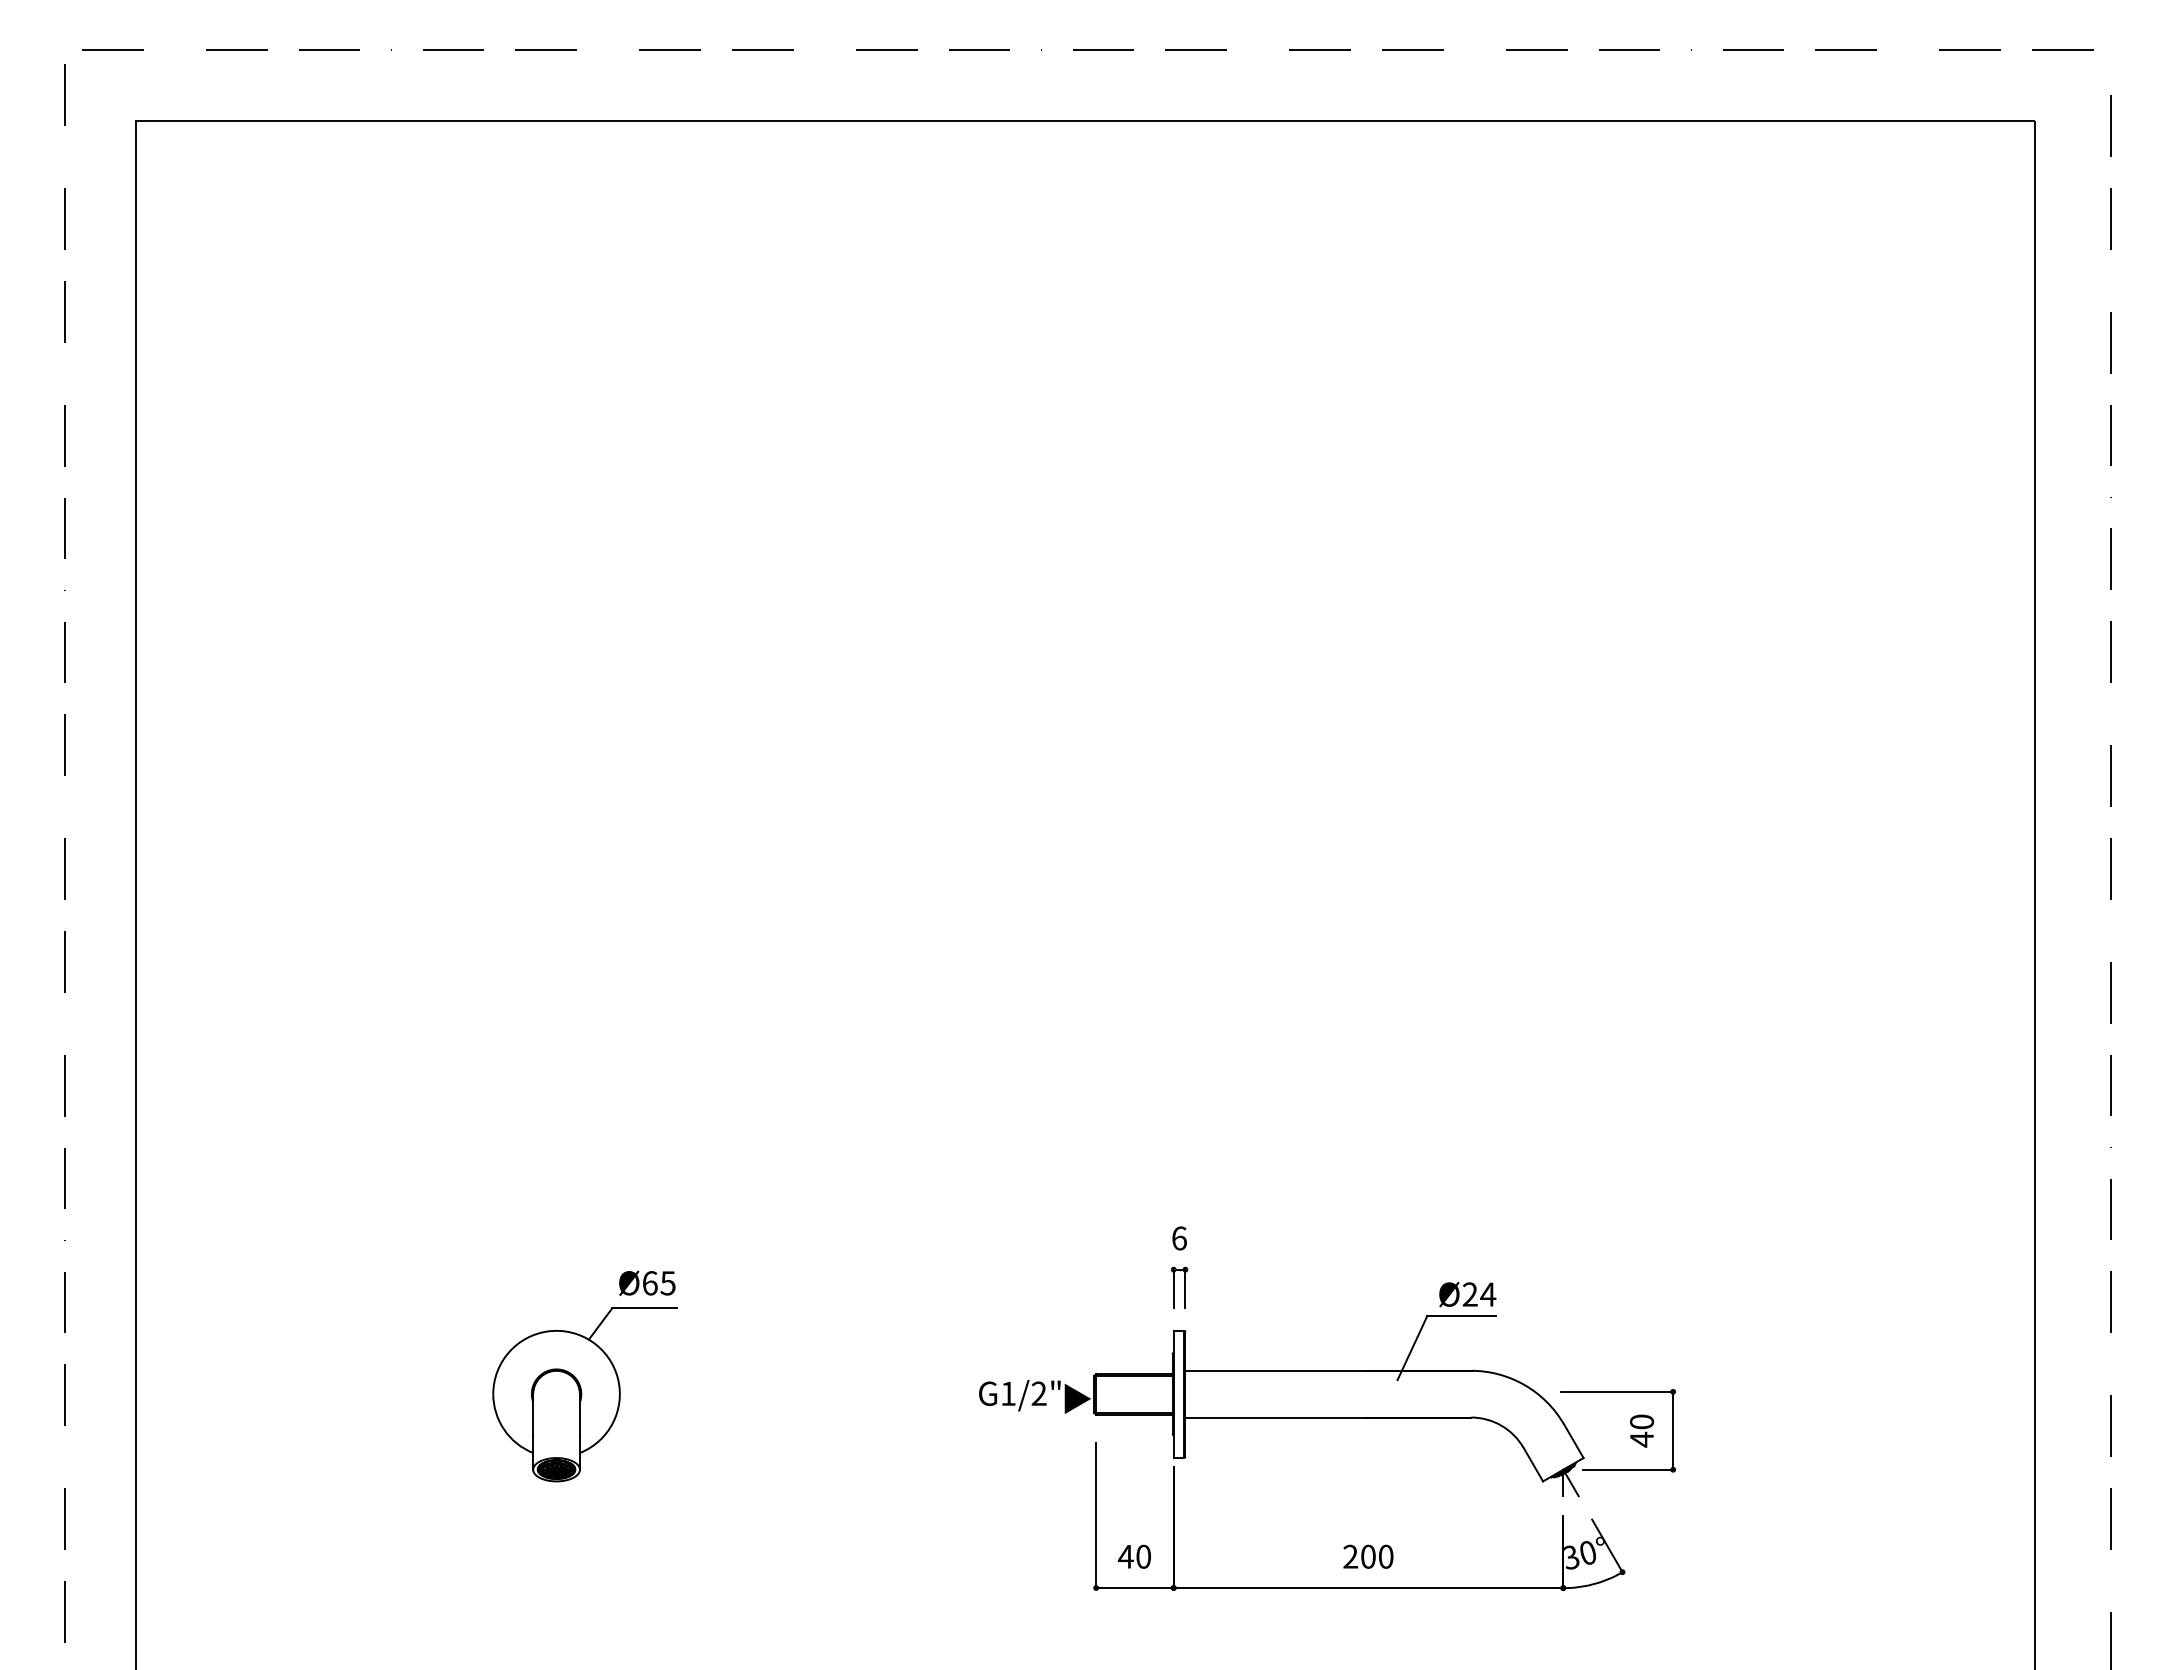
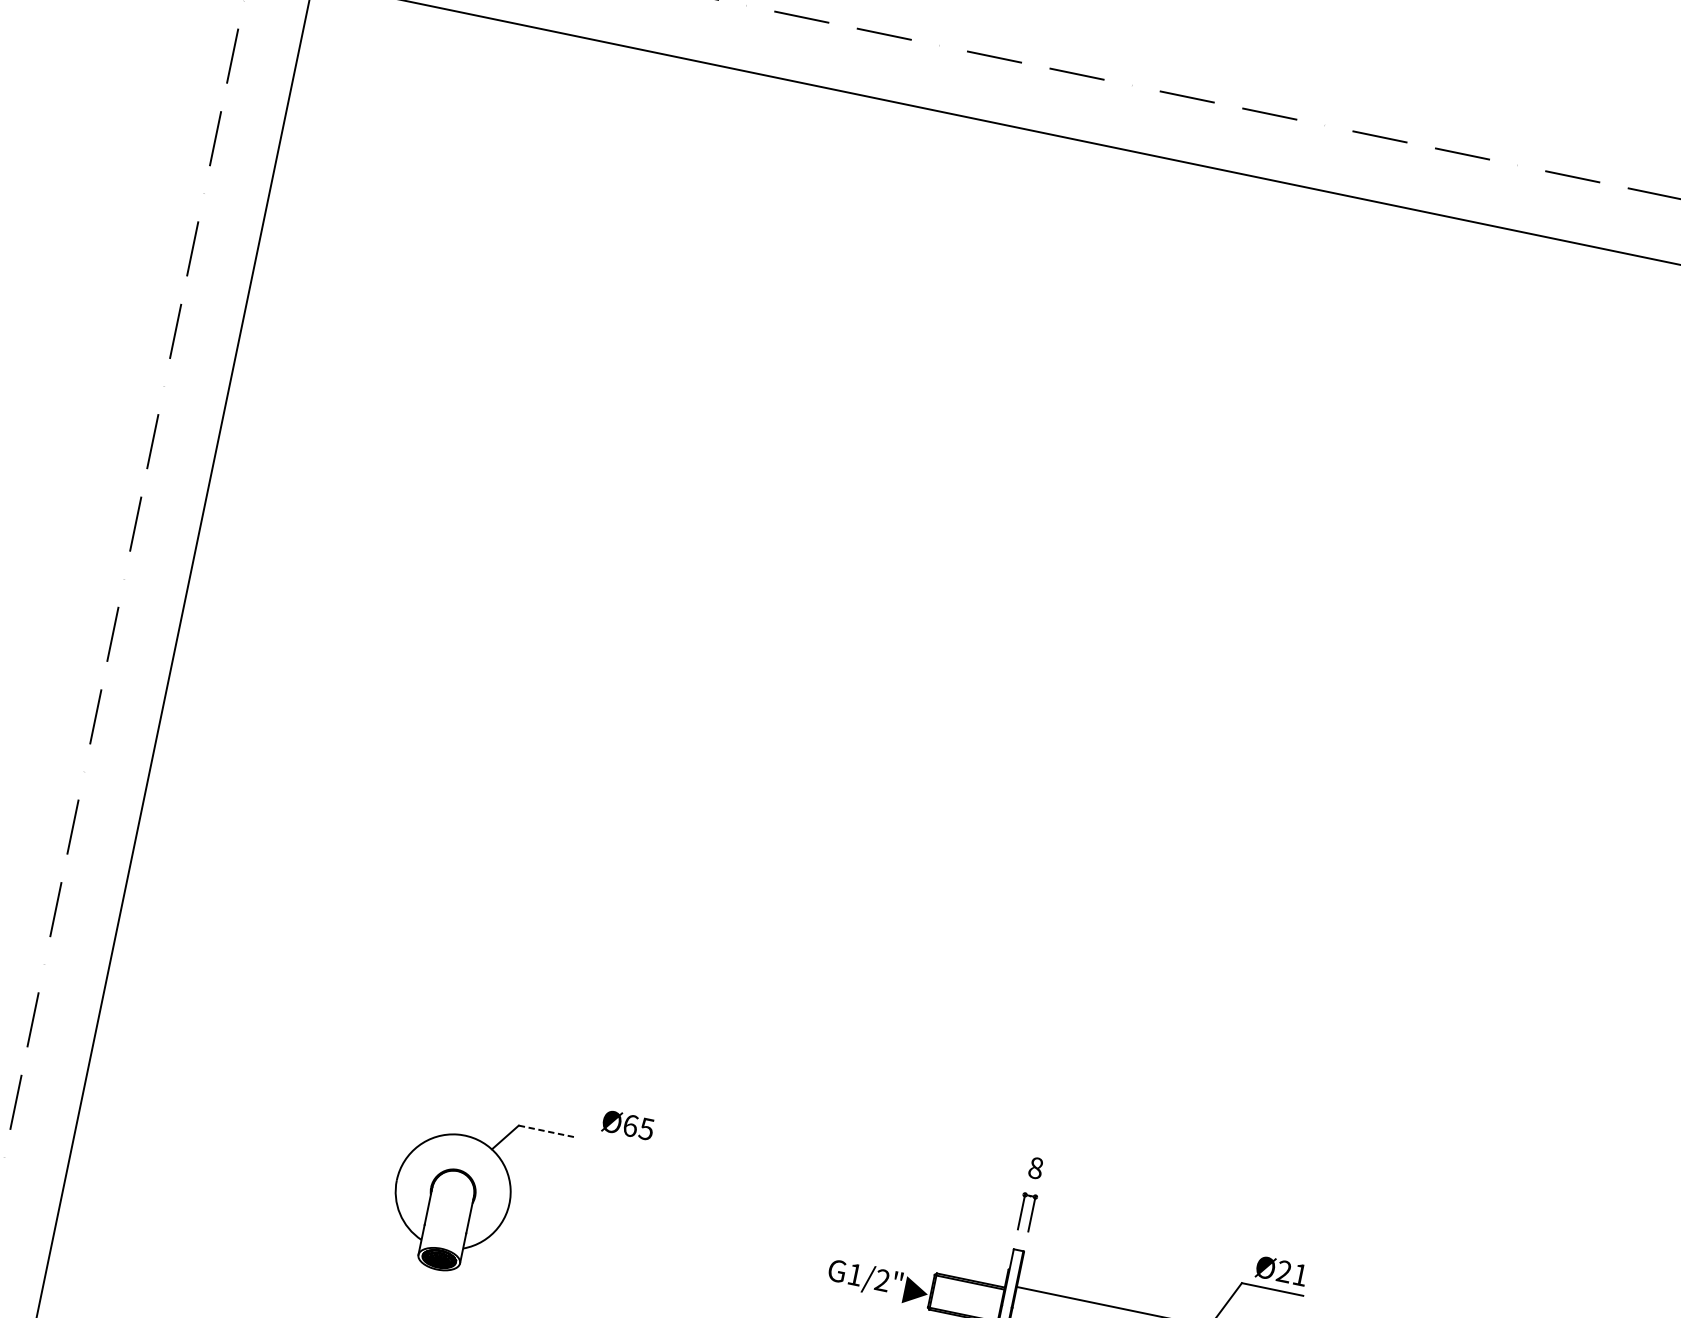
text: (1179, 1238) -> (1035, 1168), 6 -> 8
text: (647, 1282) -> (628, 1124), moved
text: (1488, 1294) -> (1300, 1274), Ø24 -> Ø21
line: (645, 1308) -> (548, 1132), solid -> dashed

